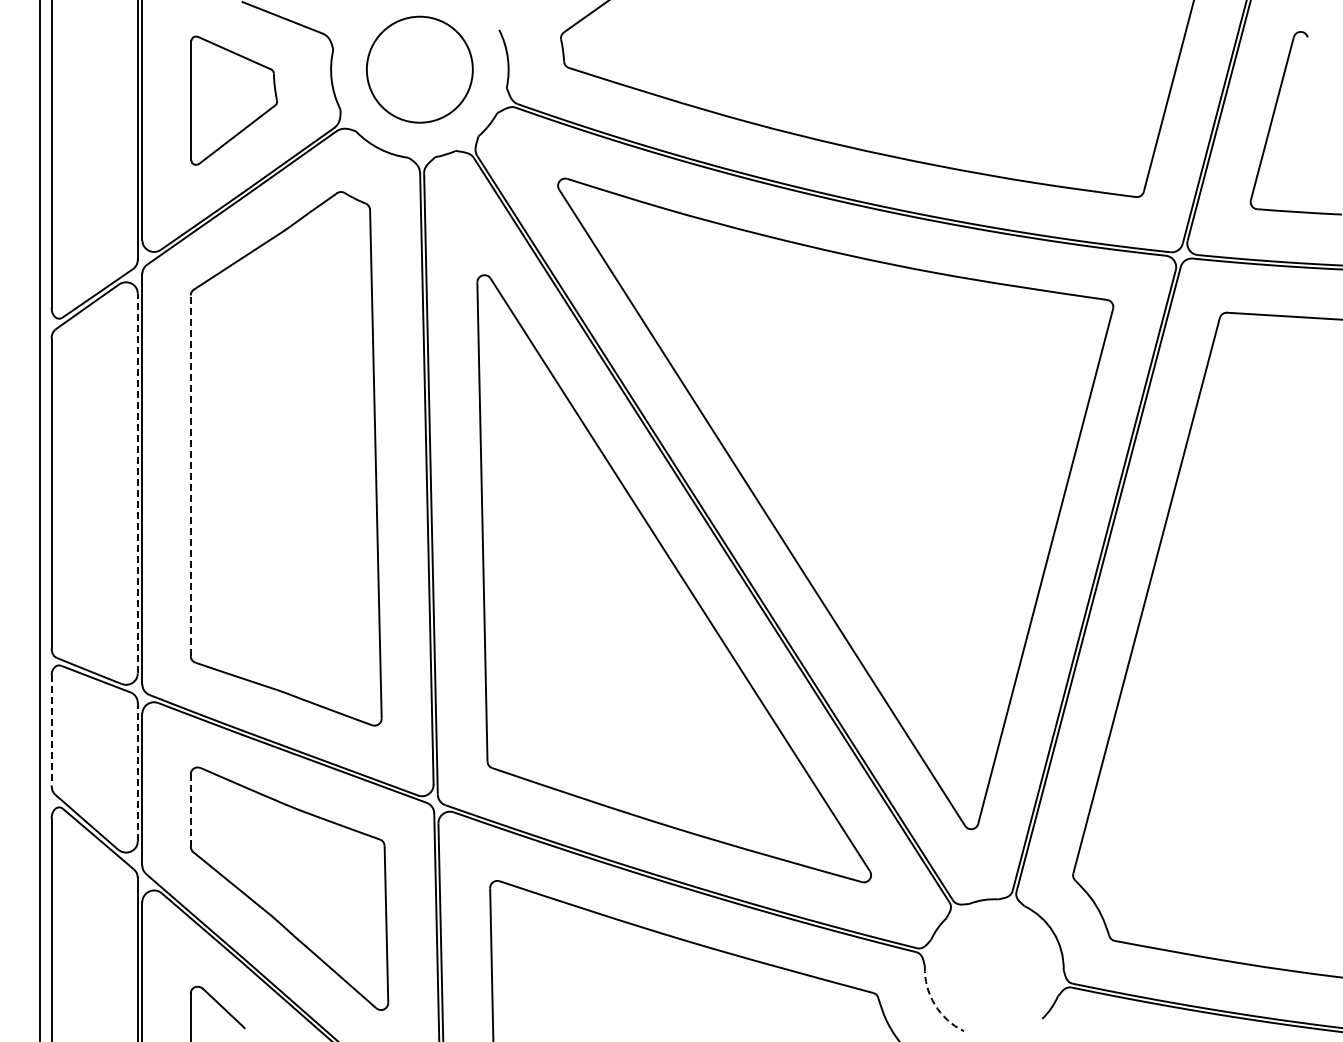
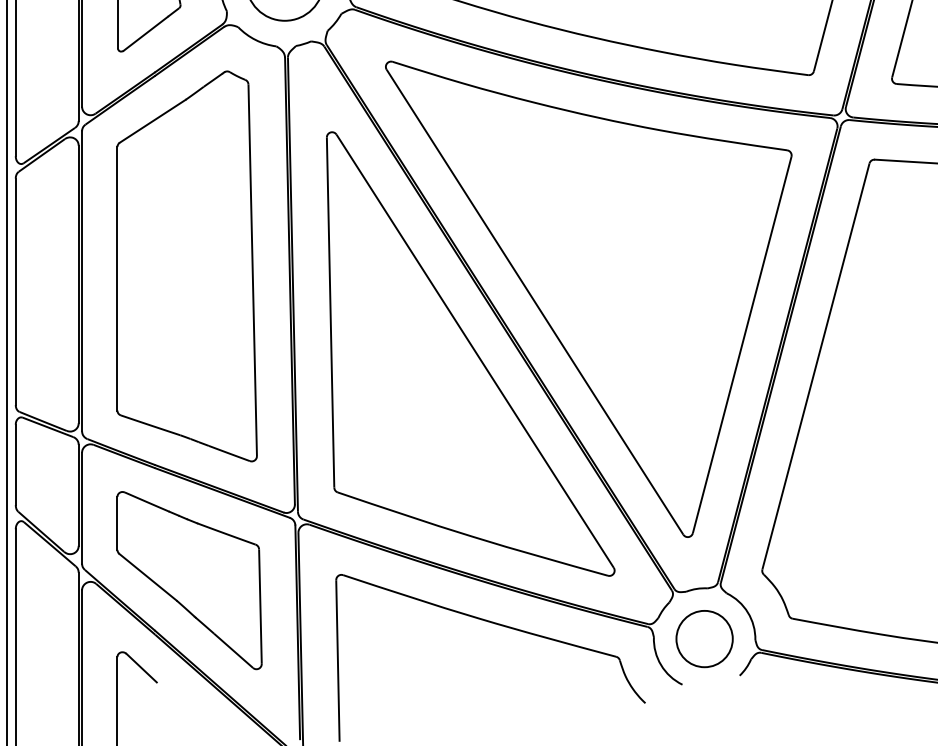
line: (190, 475) -> (117, 278), dashed -> solid
line: (137, 483) -> (78, 284), dashed -> solid
line: (51, 730) -> (15, 464), dashed -> solid
line: (137, 771) -> (78, 494), dashed -> solid
line: (190, 810) -> (117, 523), dashed -> solid
circle: (993, 968) -> (704, 638), added
arc: (934, 1004) -> (660, 665), dashed -> solid

